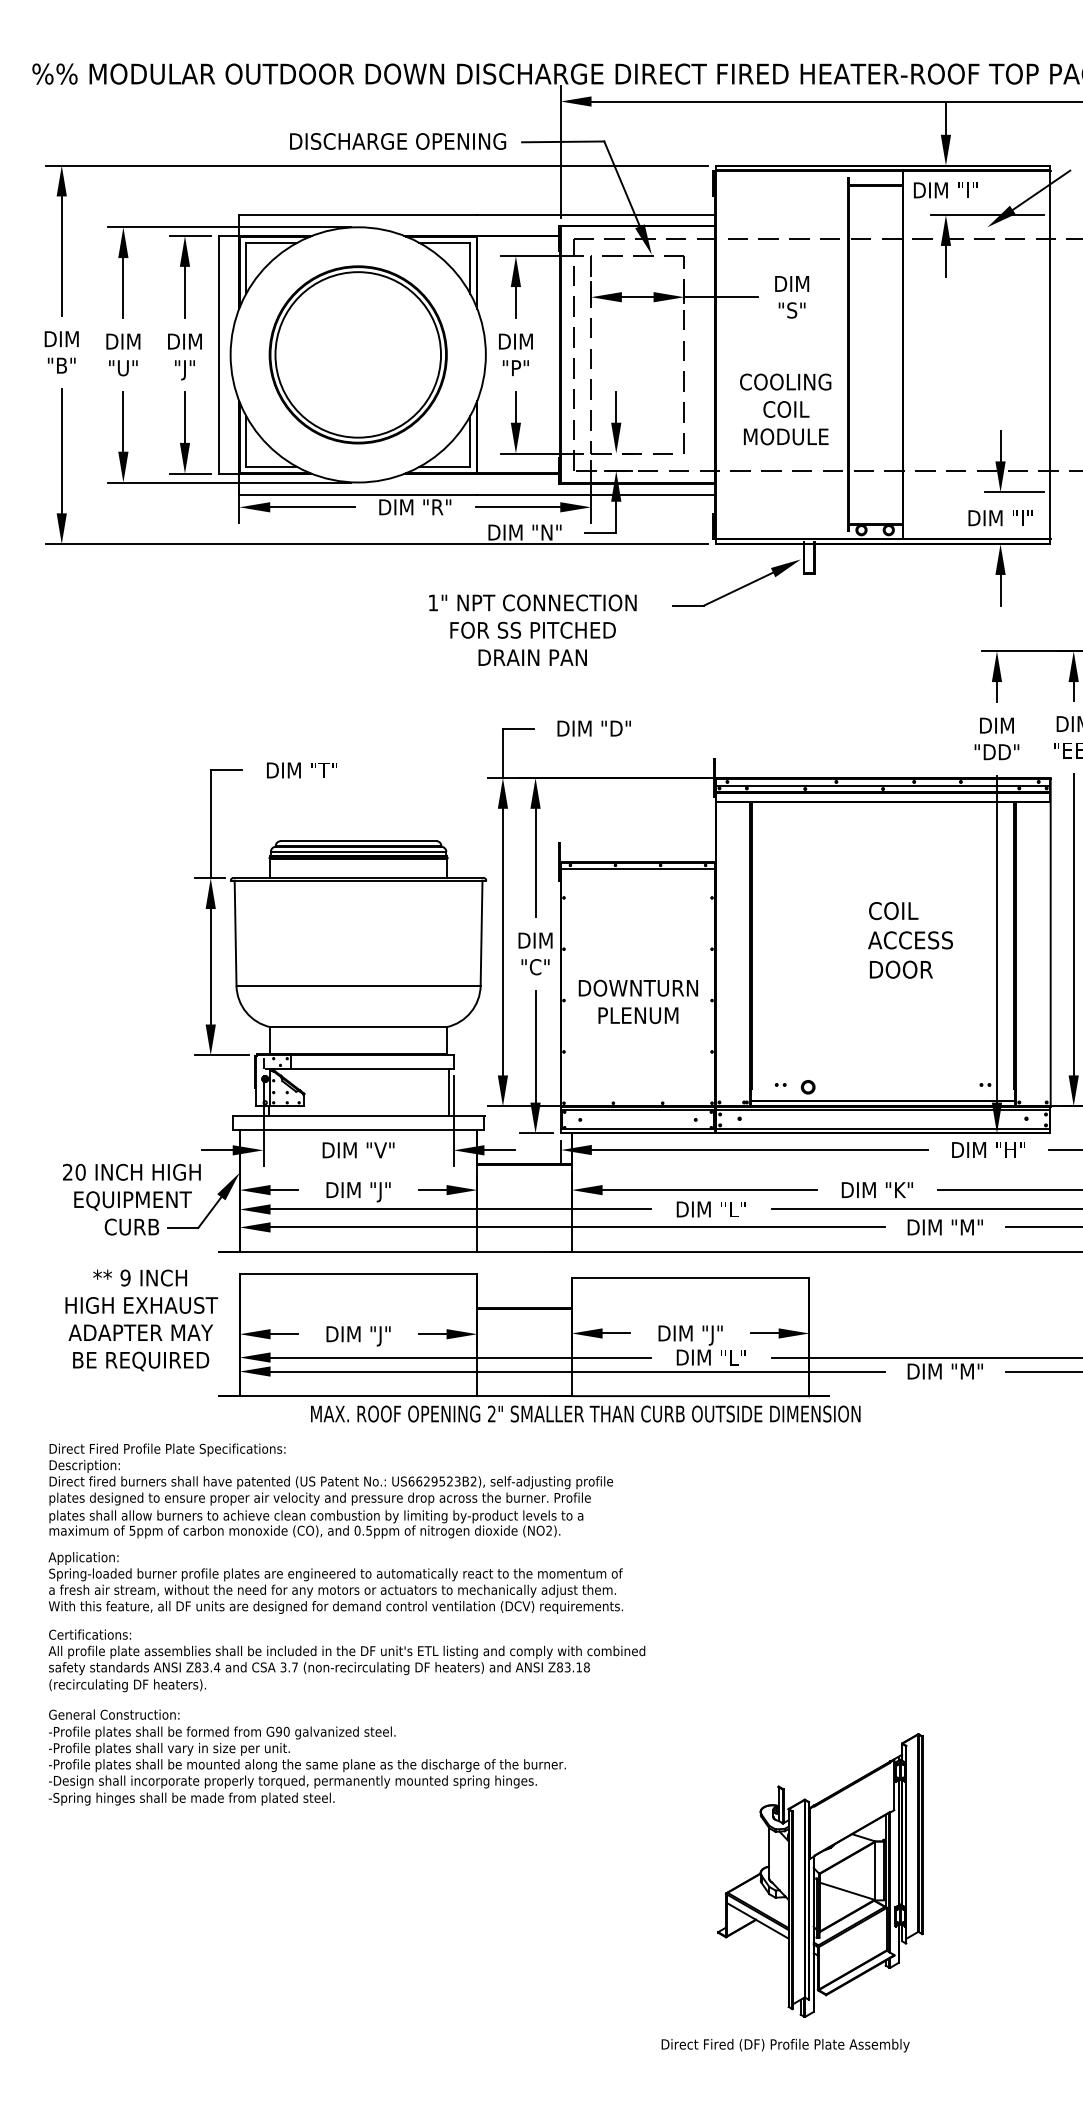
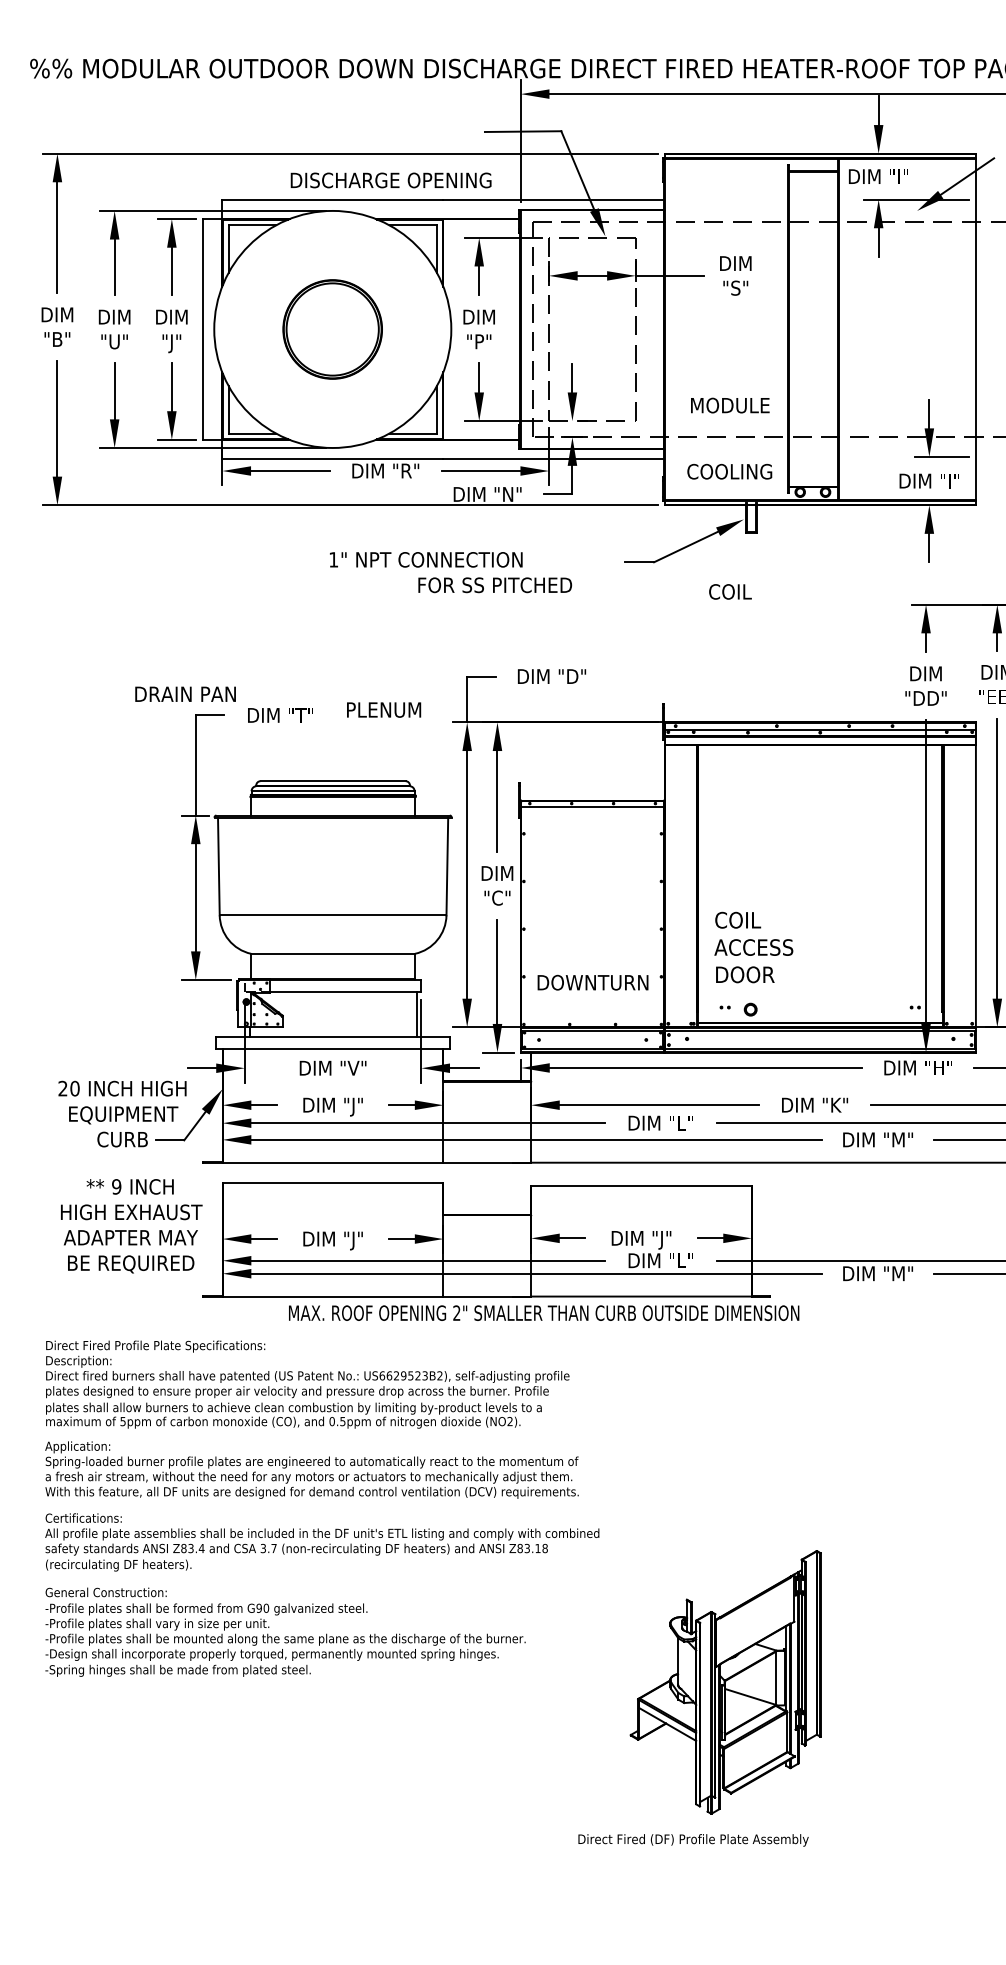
text: (398, 141) -> (391, 180), moved
part: (357, 354) -> (332, 329), size x0.6
text: (785, 381) -> (729, 471), moved
text: (786, 409) -> (730, 591), moved
text: (532, 602) -> (425, 559), moved
text: (532, 657) -> (185, 694), moved
text: (910, 940) -> (753, 947), moved
text: (637, 987) -> (592, 982), moved
text: (638, 1015) -> (384, 709), moved
part: (792, 1892) -> (699, 1698), moved

